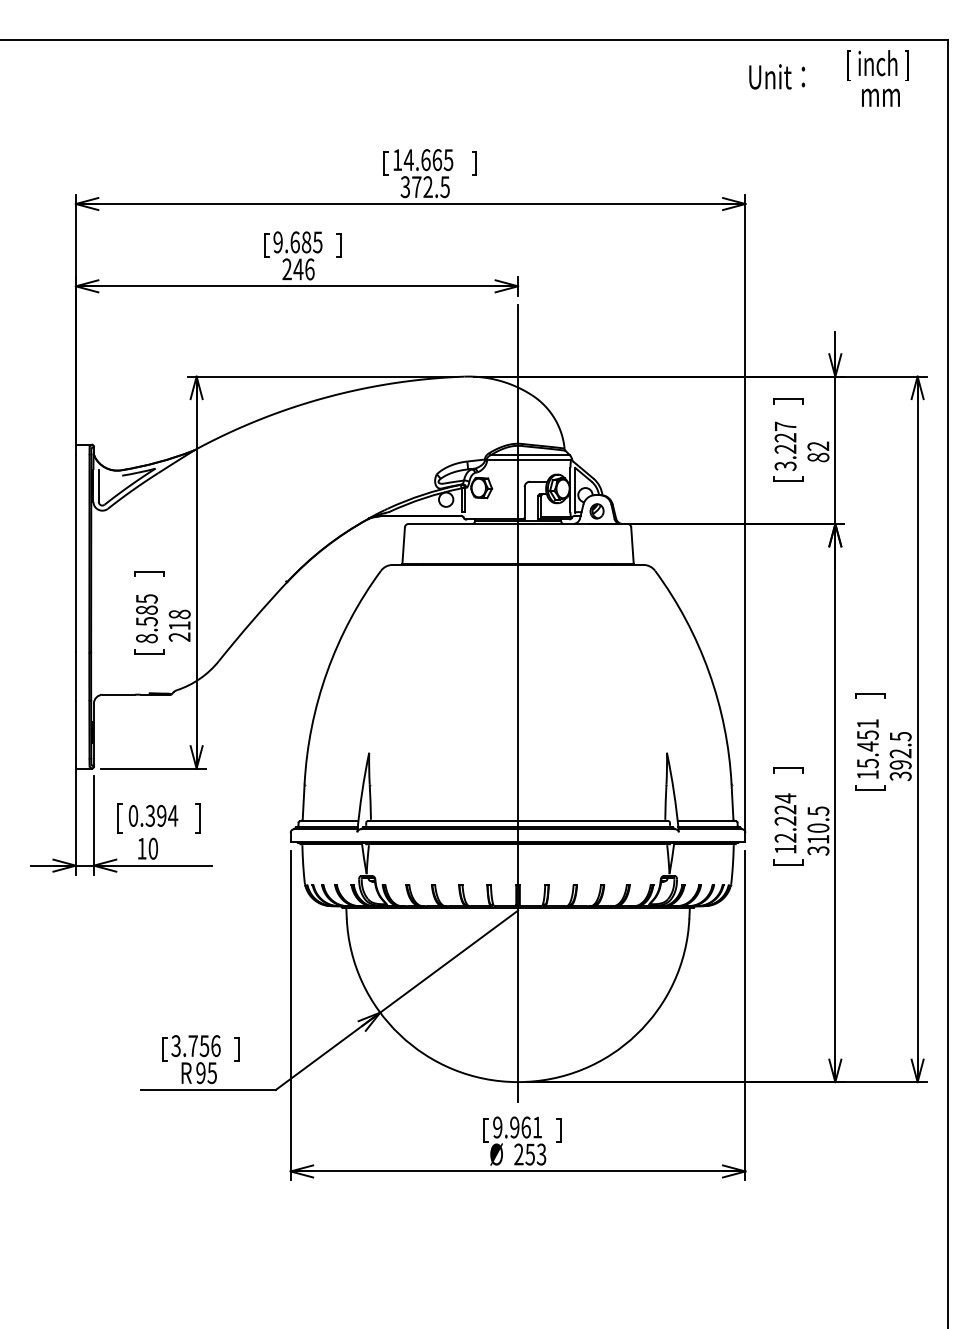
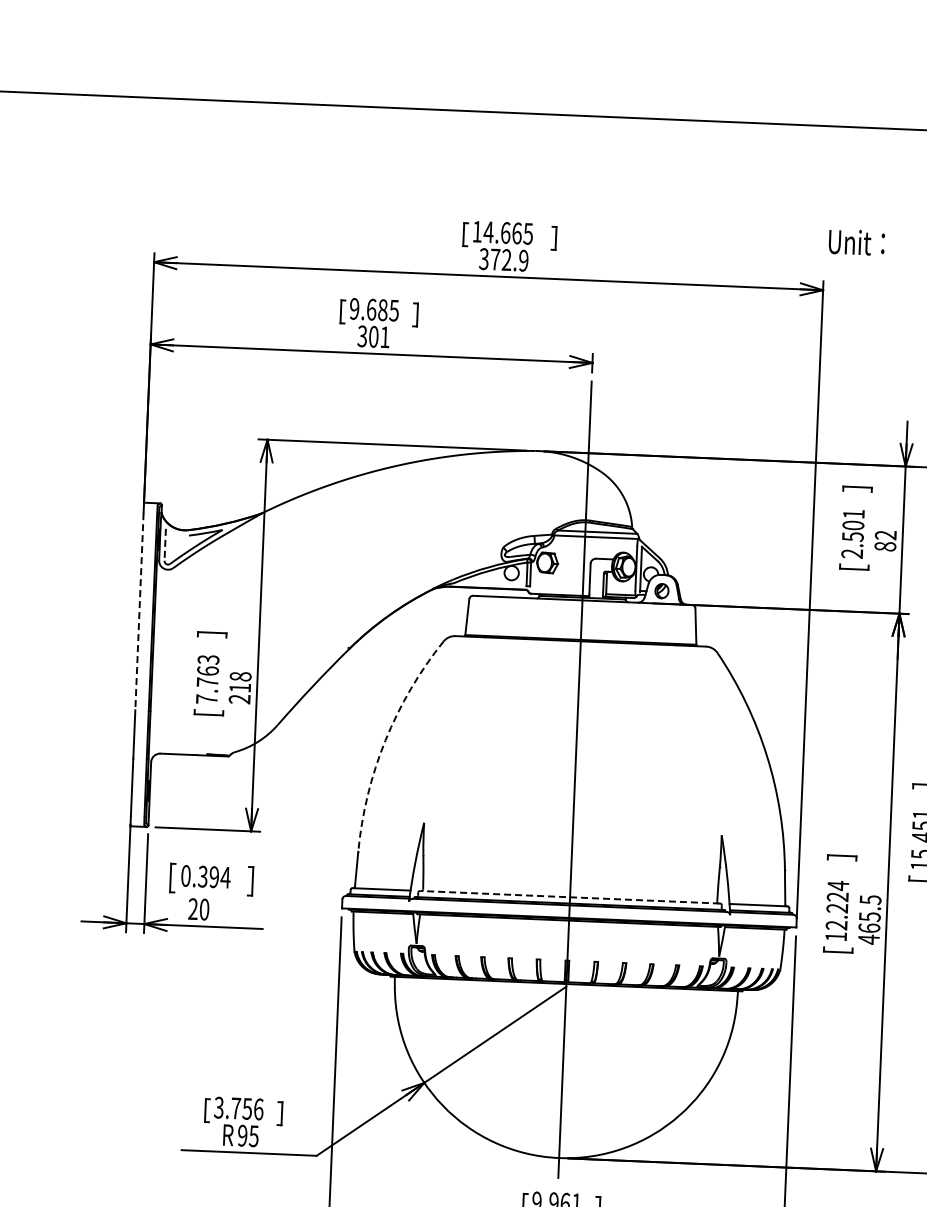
text: (777, 76) -> (857, 242), moved
text: (444, 186) -> (523, 260), 372.5 -> 372.9
text: (298, 269) -> (373, 336), 246 -> 301
text: (785, 445) -> (852, 533), 3.227 -> 2.501
line: (98, 485) -> (164, 544), solid -> dashed
line: (75, 553) -> (139, 611), solid -> dashed
text: (146, 618) -> (207, 679), 8.585 -> 7.763
arc: (327, 672) -> (385, 740), solid -> dashed
line: (518, 821) -> (570, 897), solid -> dashed
text: (818, 839) -> (869, 928), 310.5 -> 465.5
text: (141, 848) -> (192, 908), 10 -> 20

